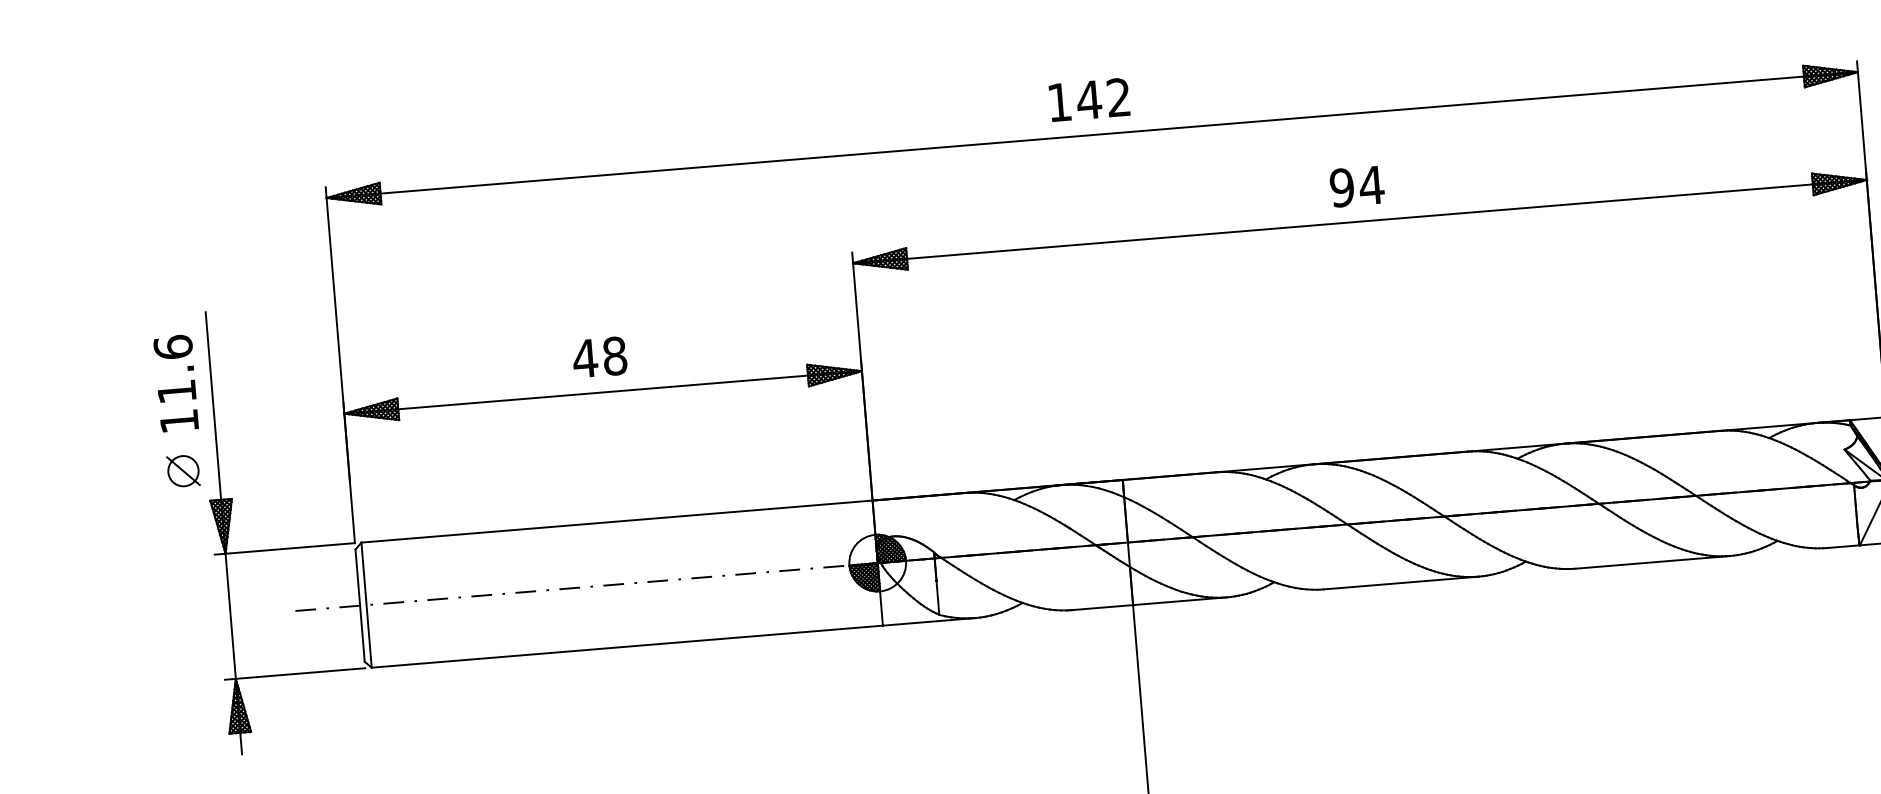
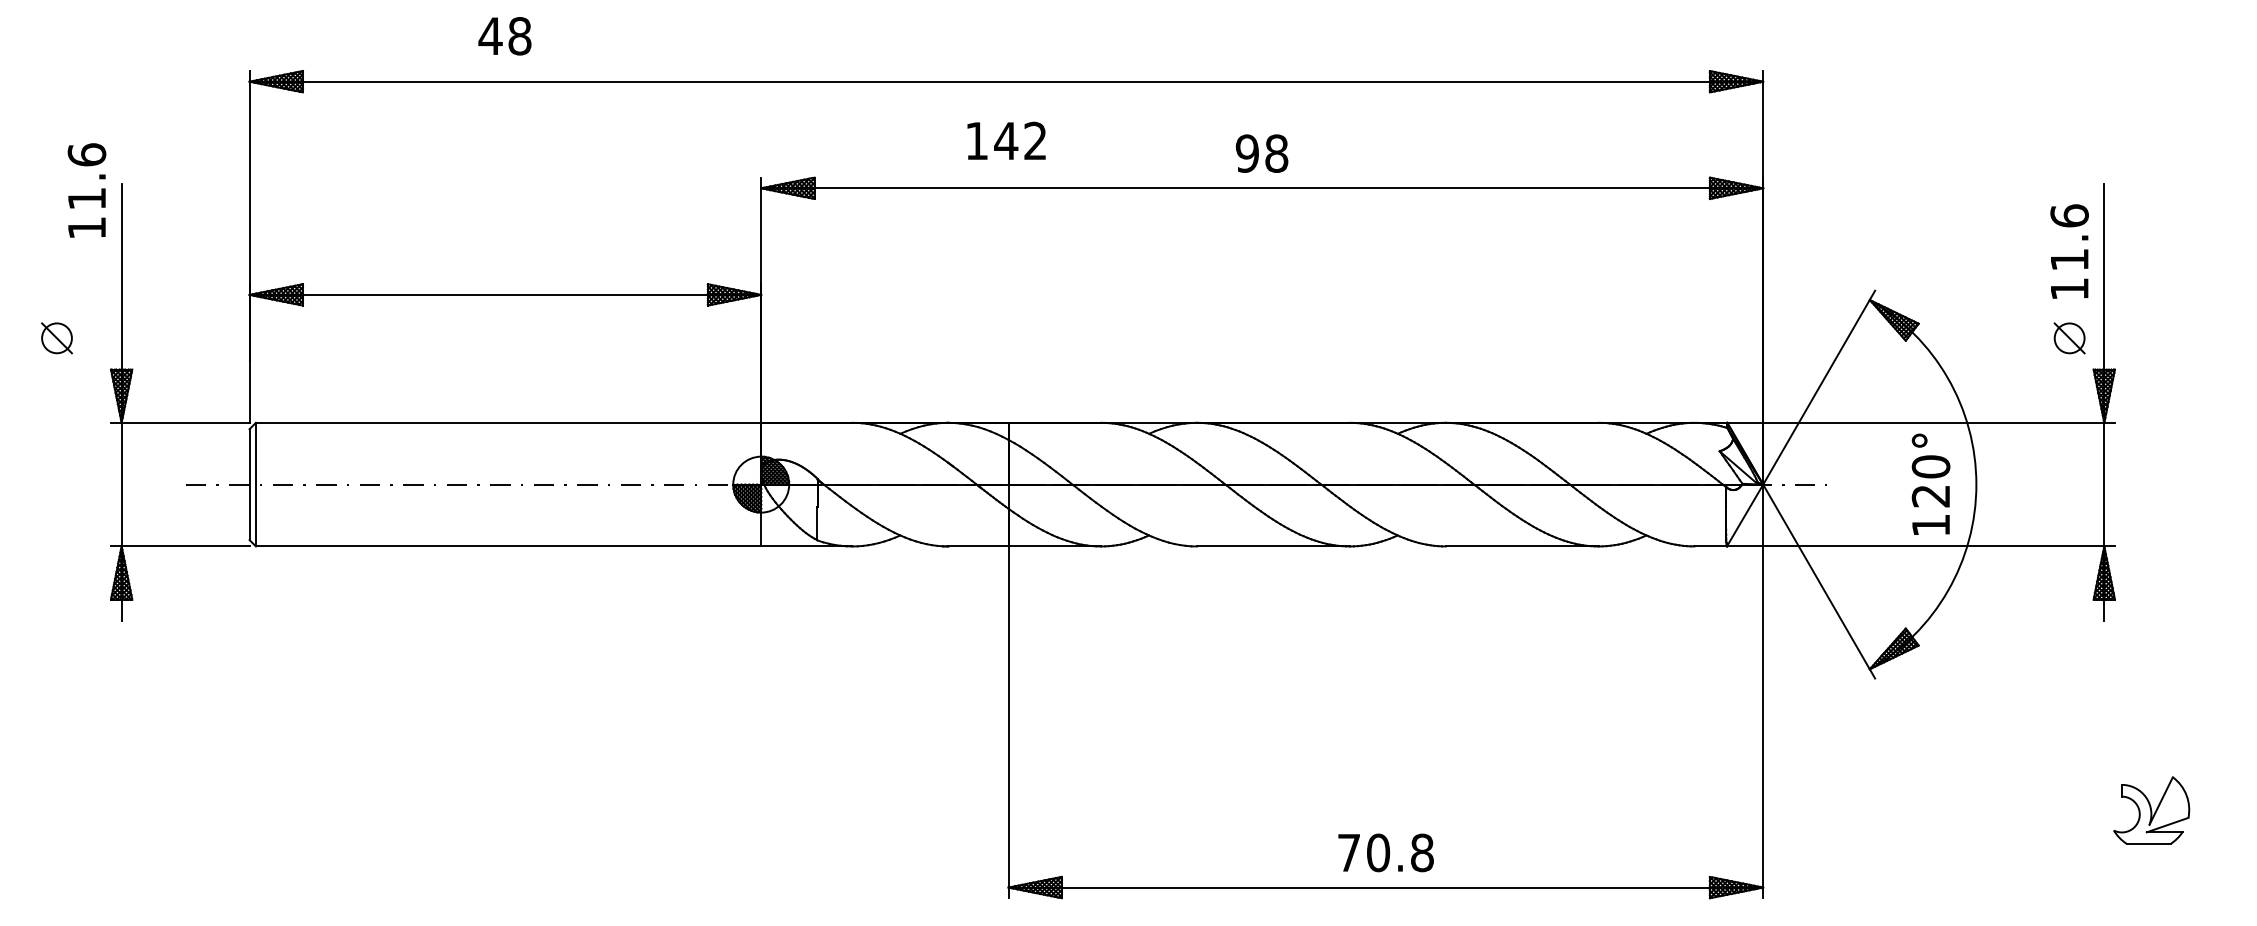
text: (1089, 99) -> (1006, 140), moved
text: (1371, 185) -> (1276, 153), 94 -> 98
text: (599, 357) -> (504, 36), moved
text: (175, 383) -> (86, 190), moved
part: (182, 471) -> (56, 338), moved

